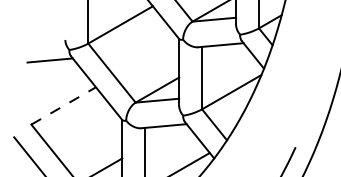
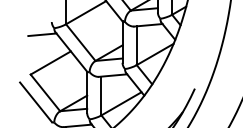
line: (64, 105) -> (51, 62), dashed -> solid

